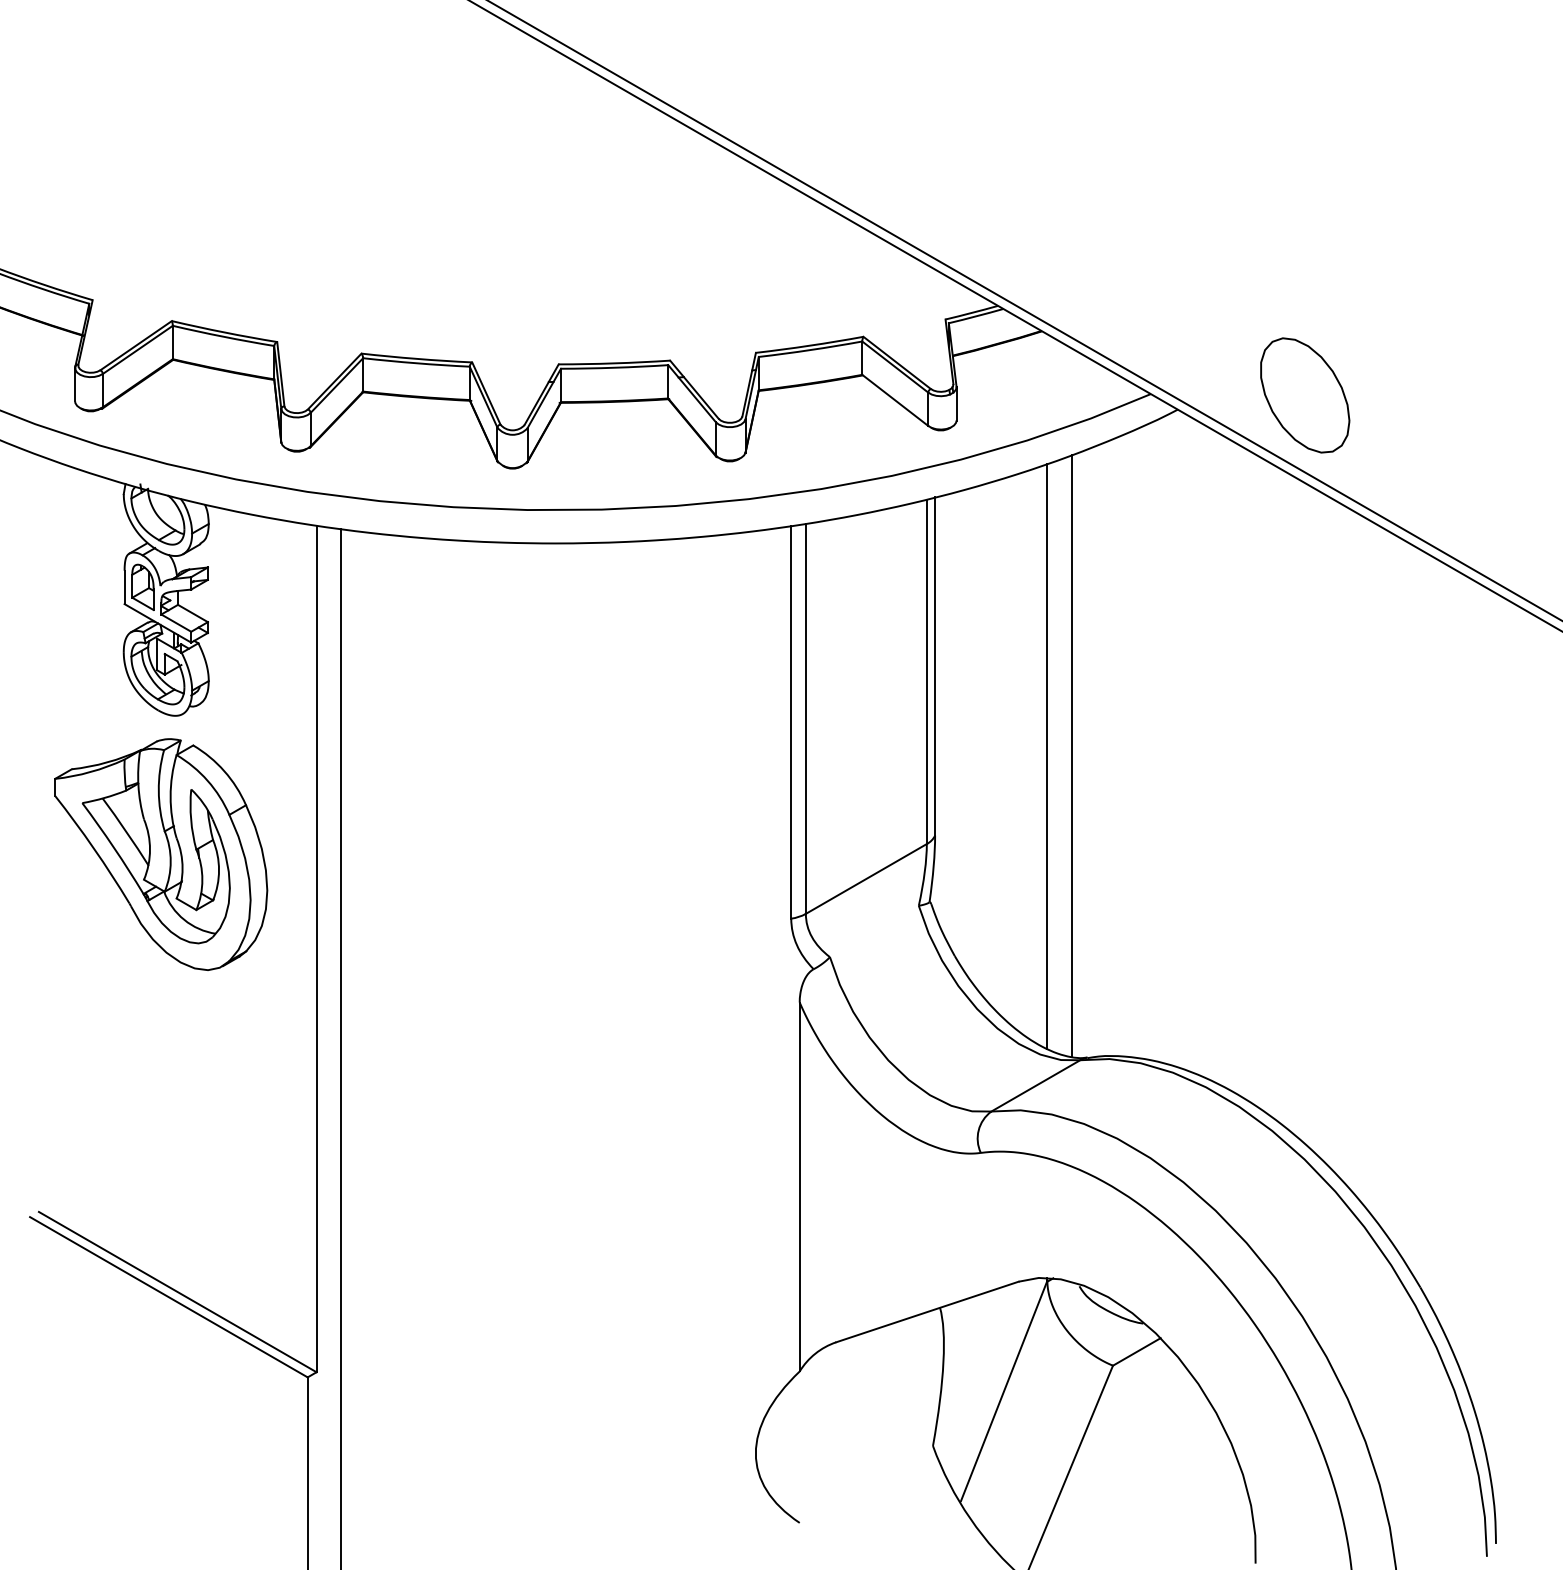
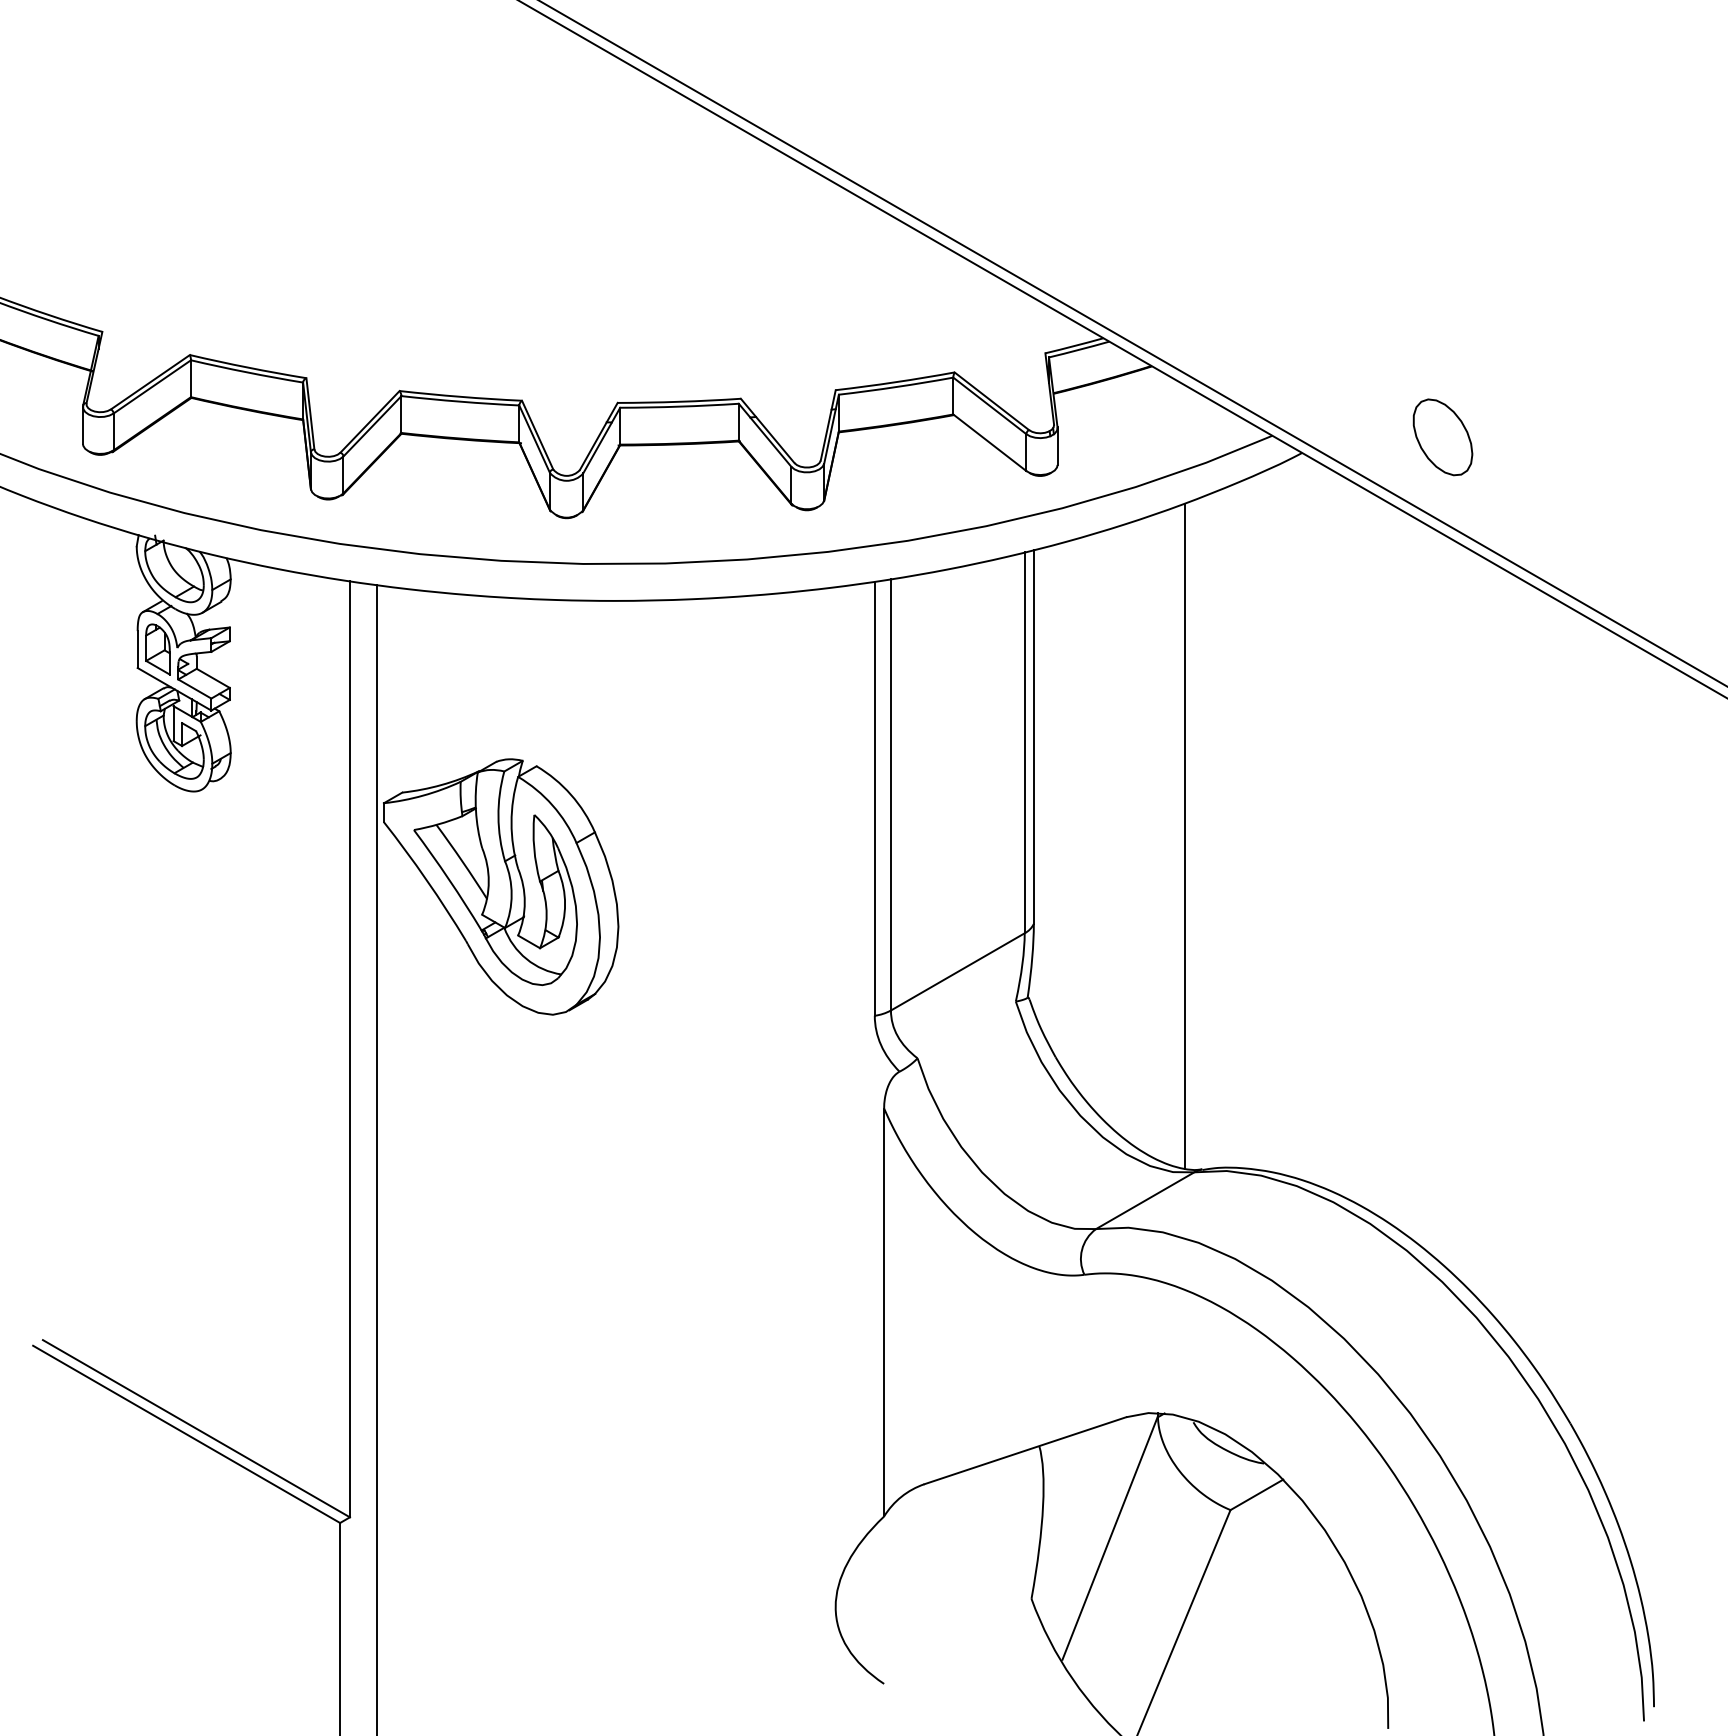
part: (1304, 395) -> (1442, 437), size x0.6
line: (1046, 756) -> (1157, 836), removed
part: (161, 854) -> (501, 886), moved

